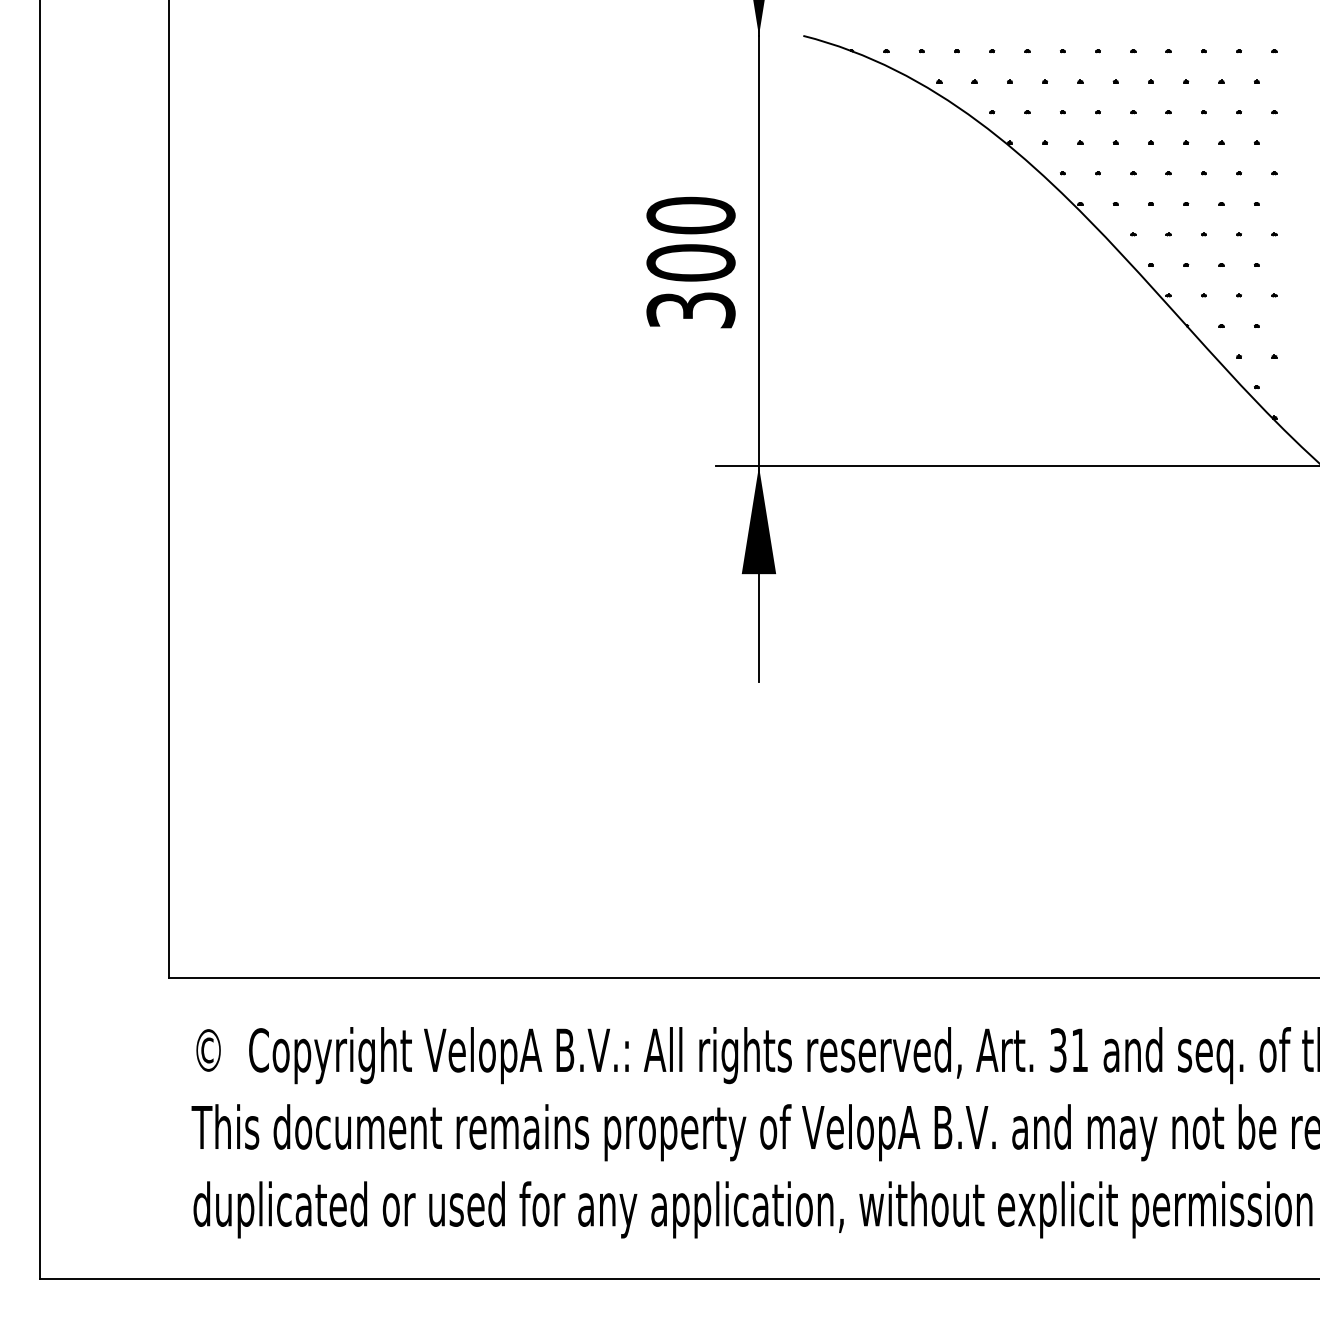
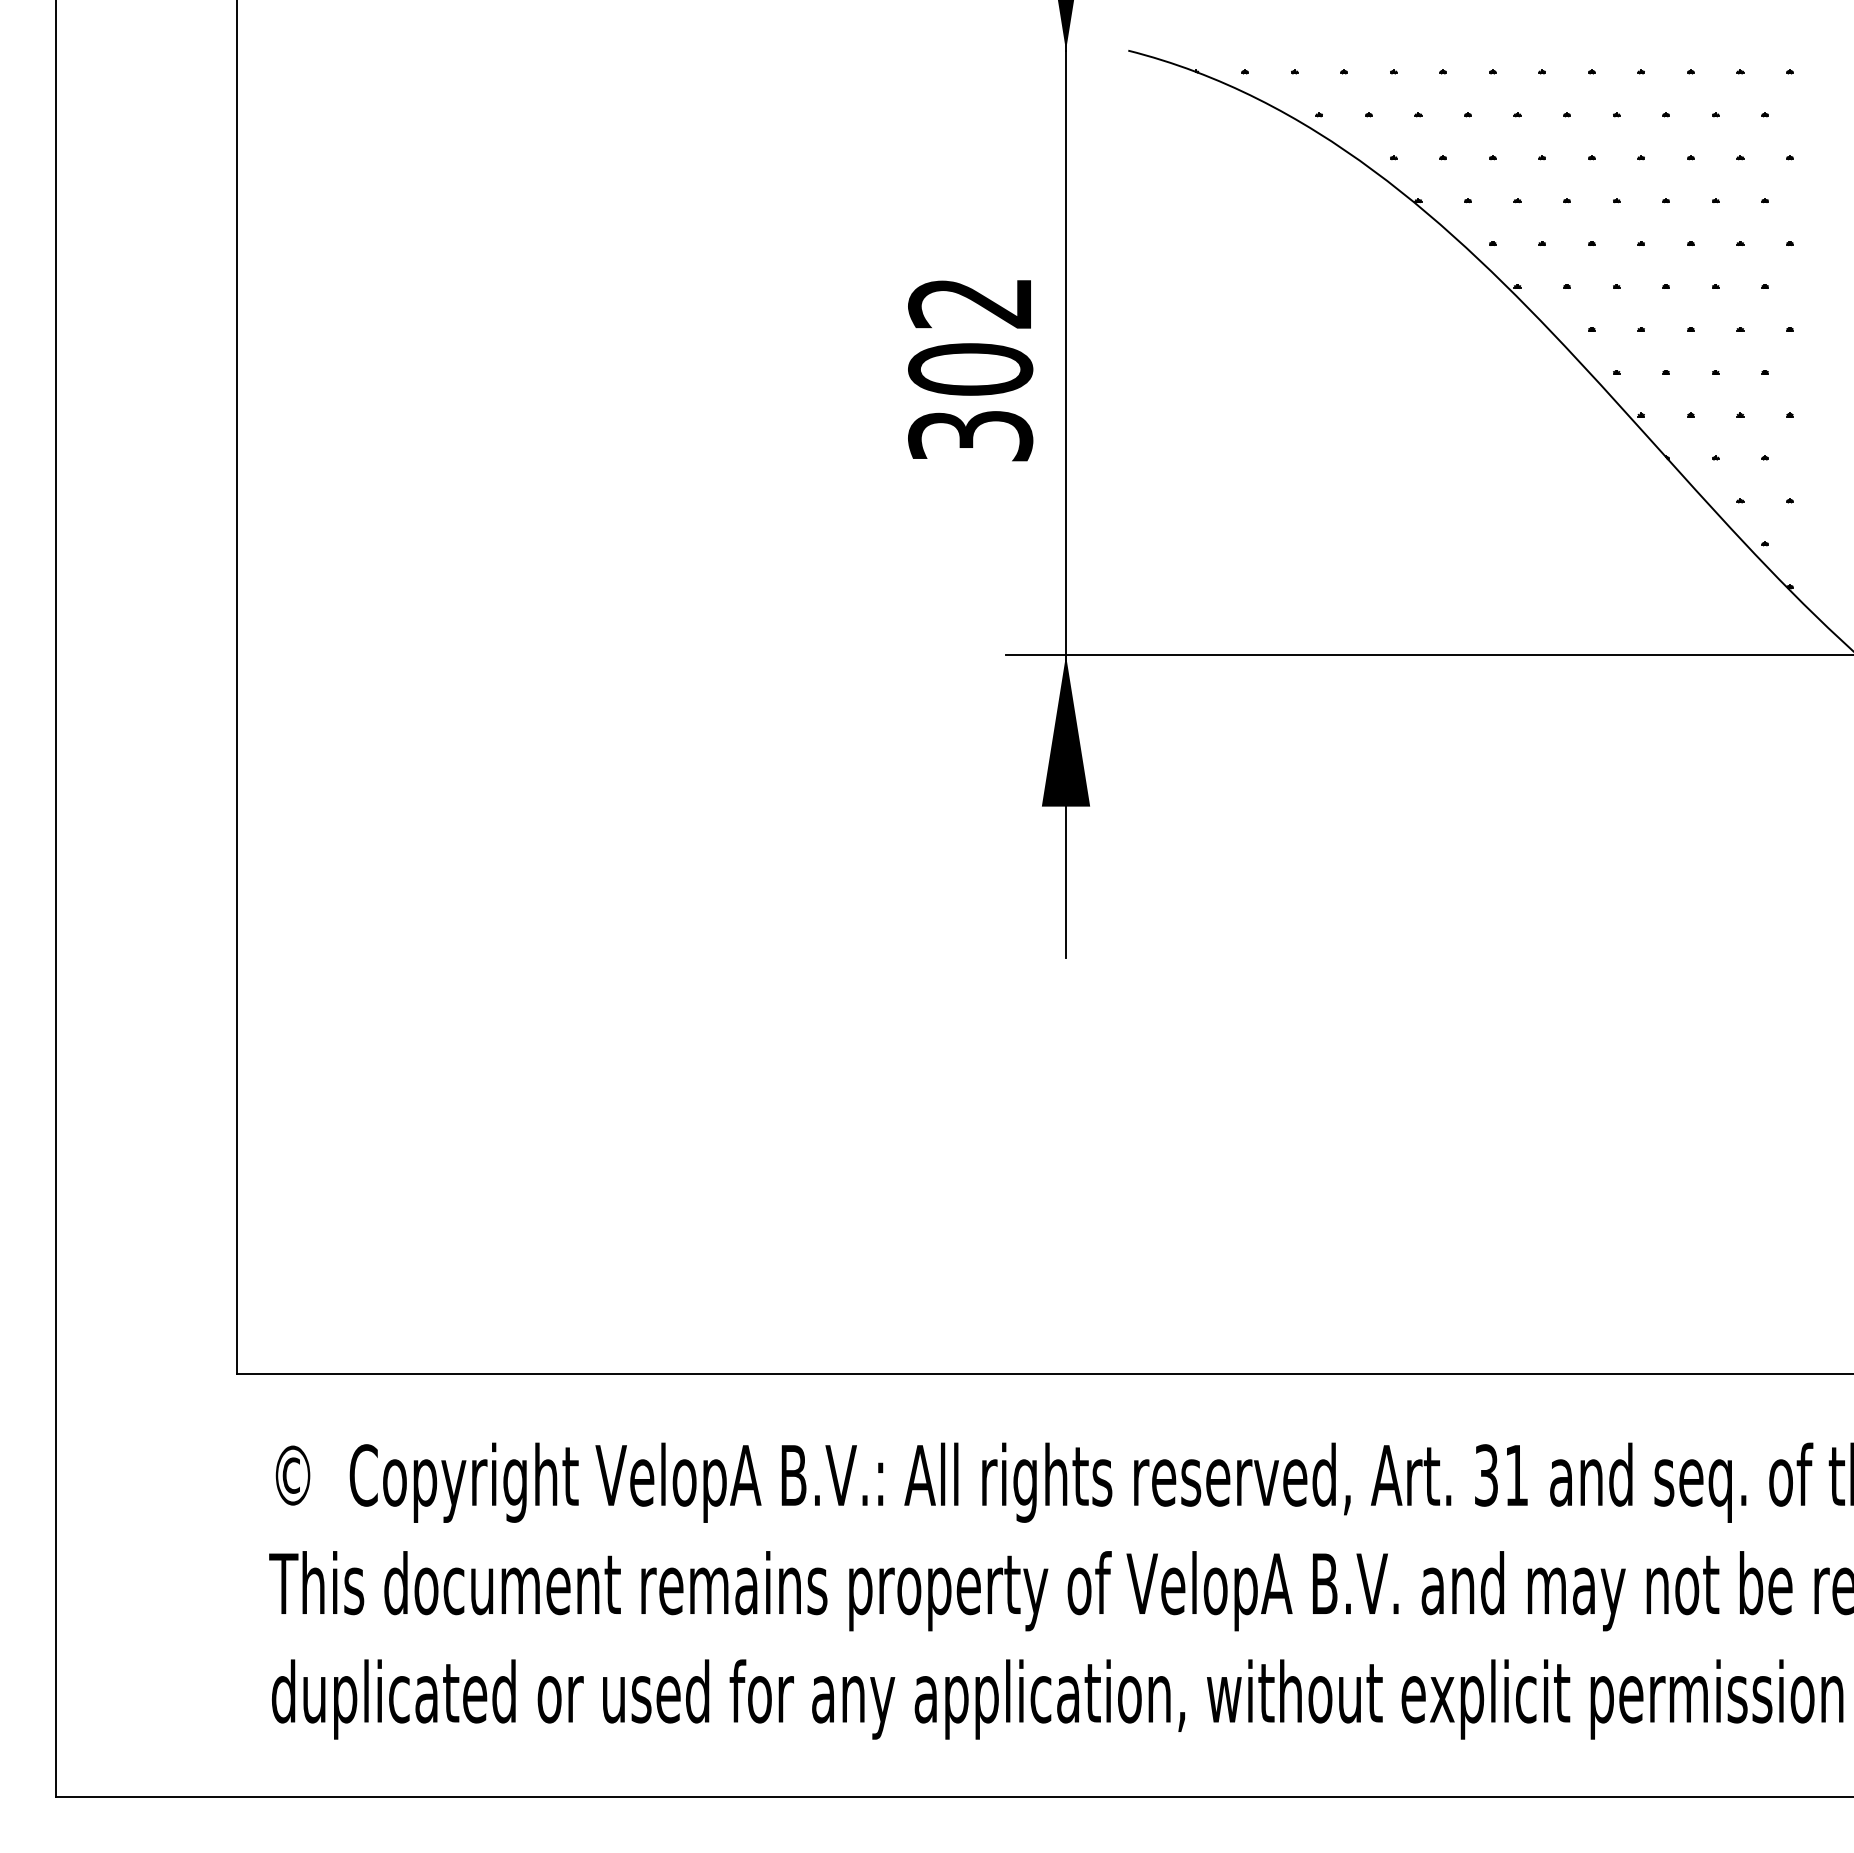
text: (690, 215) -> (970, 302), 300 -> 302

